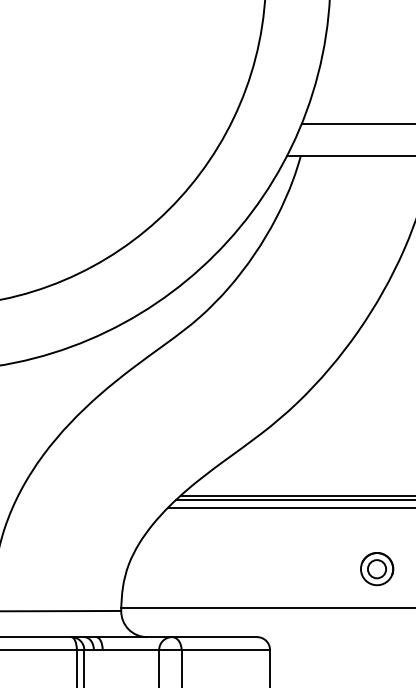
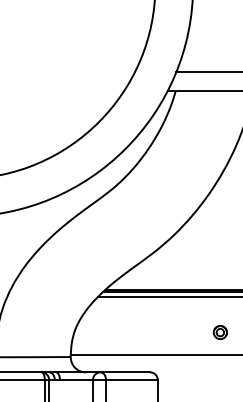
part: (377, 568) -> (220, 332), size x0.7

